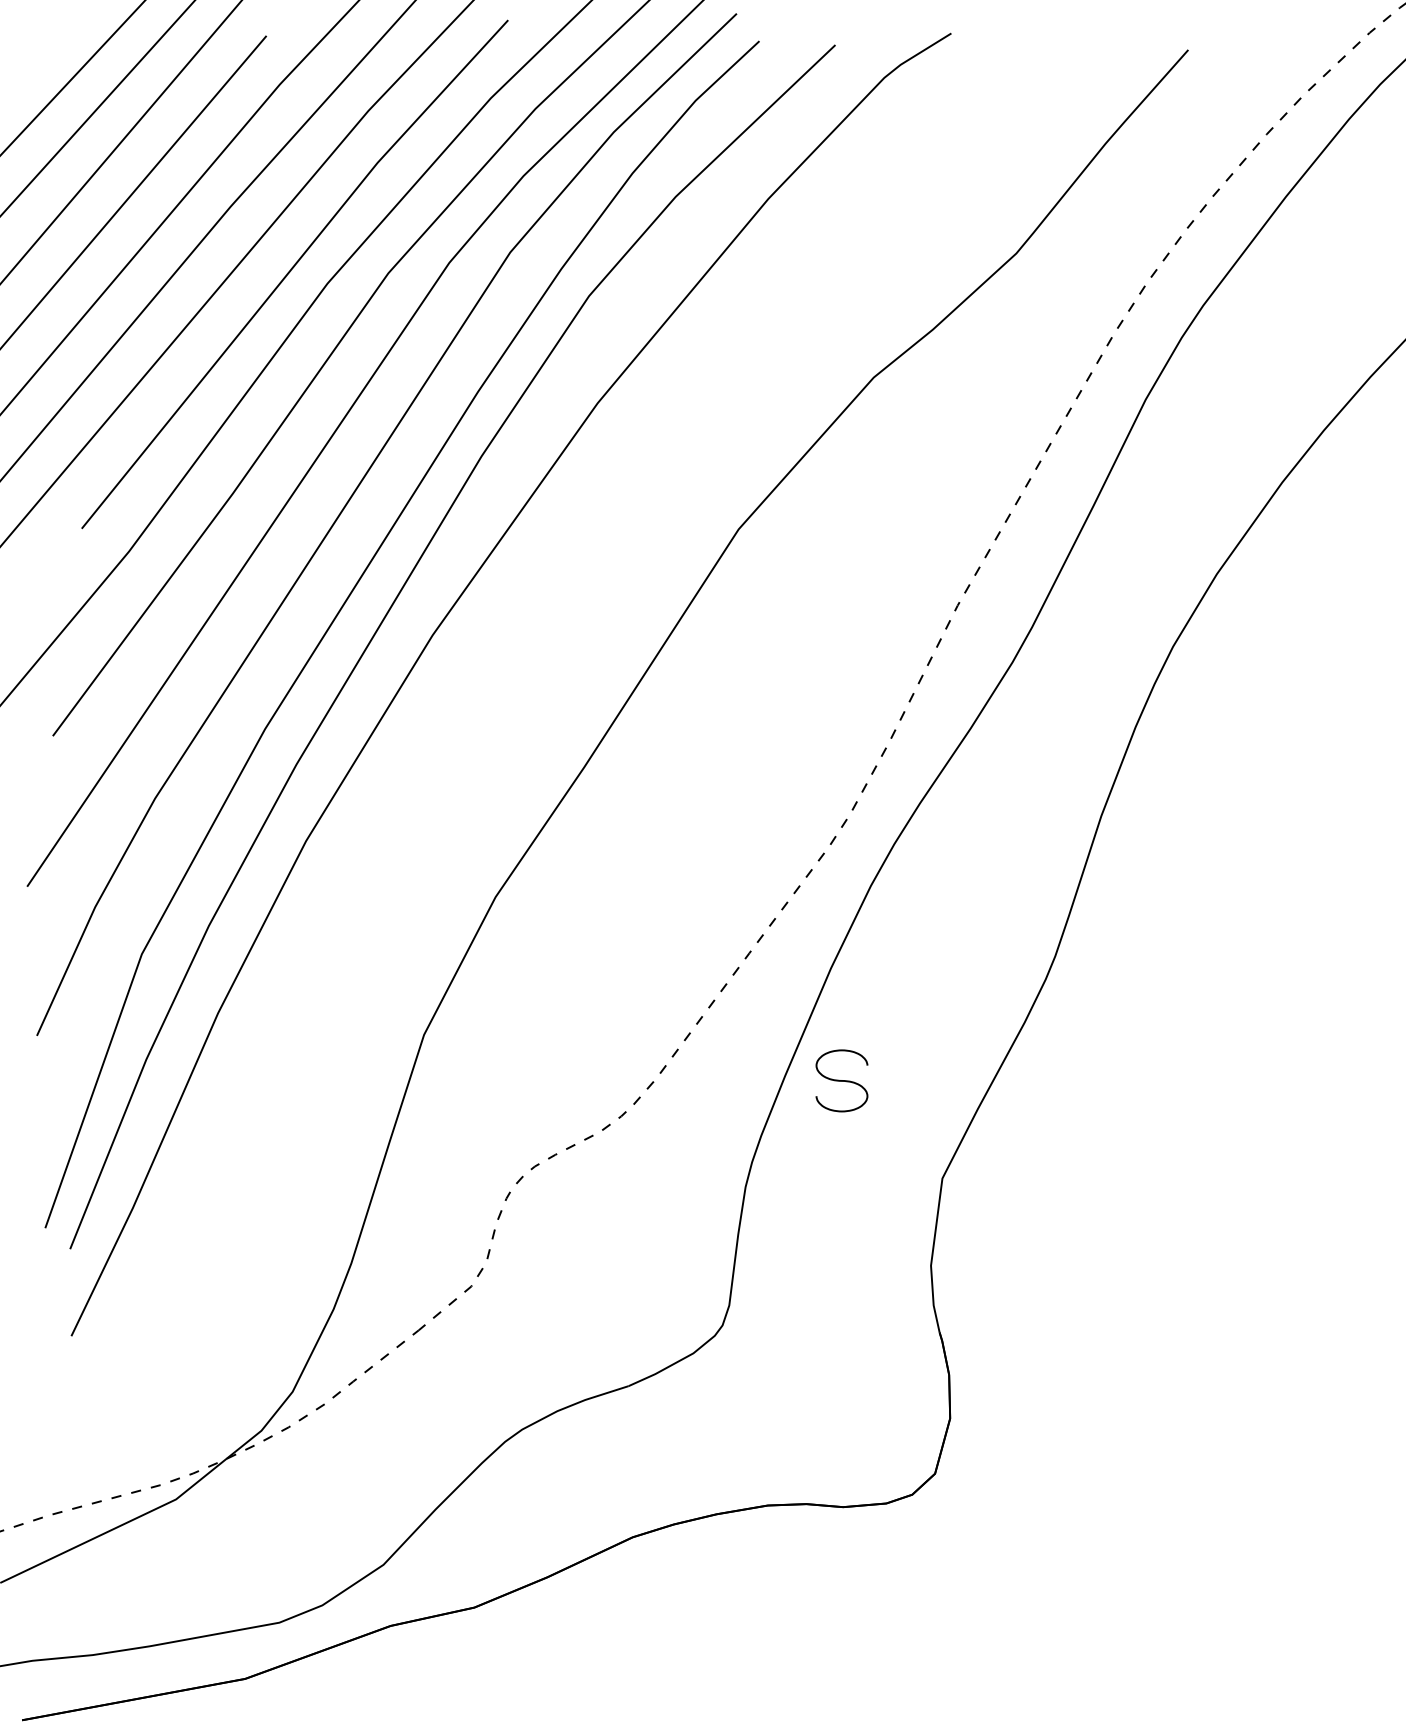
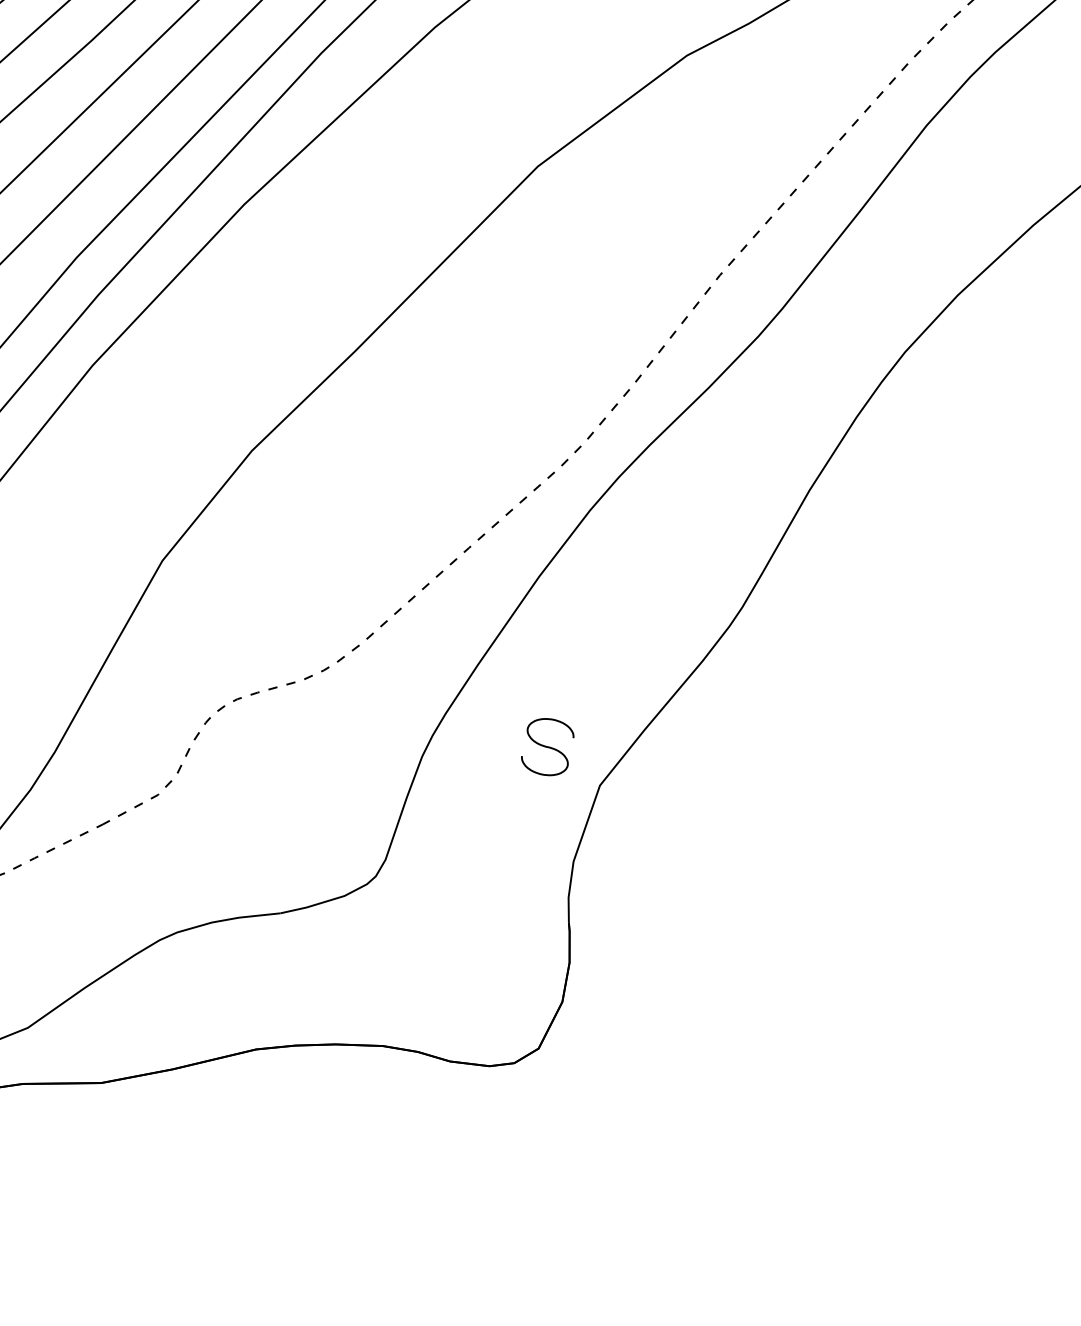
part: (841, 1080) -> (547, 746), moved

